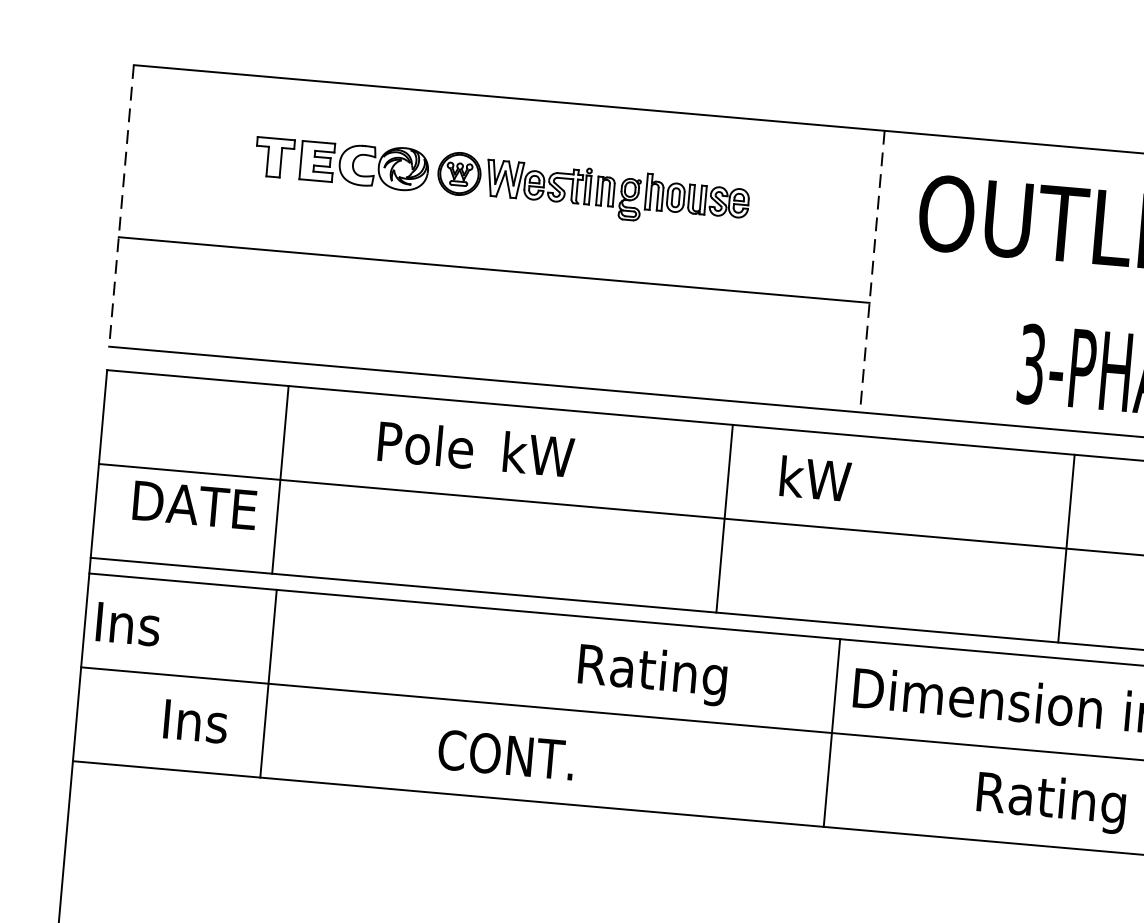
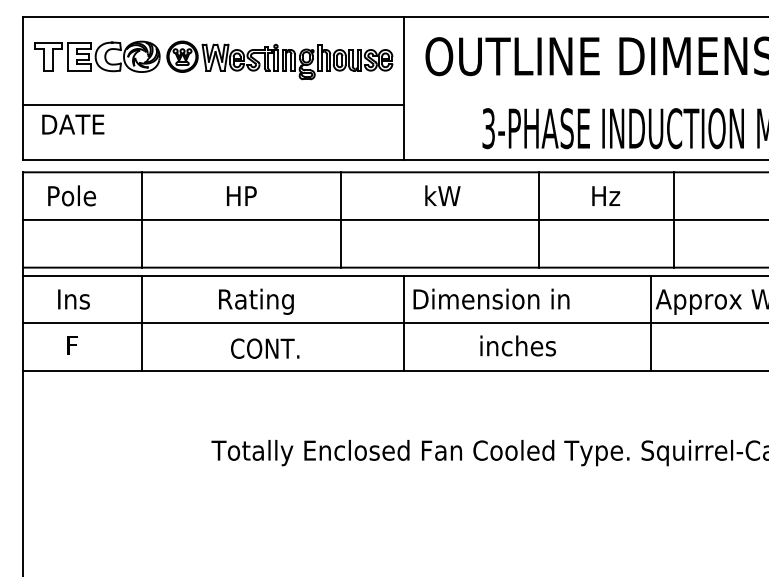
part: (501, 182) -> (213, 60), size x1.43
line: (122, 207) -> (23, 89), dashed -> solid
line: (872, 272) -> (404, 89), dashed -> solid
text: (426, 444) -> (72, 195), moved
text: (537, 453) -> (243, 195), kW -> HP
line: (281, 478) -> (142, 219), moved
text: (814, 478) -> (442, 195), moved
text: (195, 505) -> (73, 124), moved
line: (1066, 547) -> (539, 219), moved
text: (127, 624) -> (73, 299), moved
text: (652, 674) -> (256, 301), moved
line: (269, 682) -> (142, 322), moved
text: (196, 721) -> (83, 345), Ins -> F
text: (506, 754) -> (265, 348), moved
text: (1050, 802) -> (517, 348), Rating -> inches

